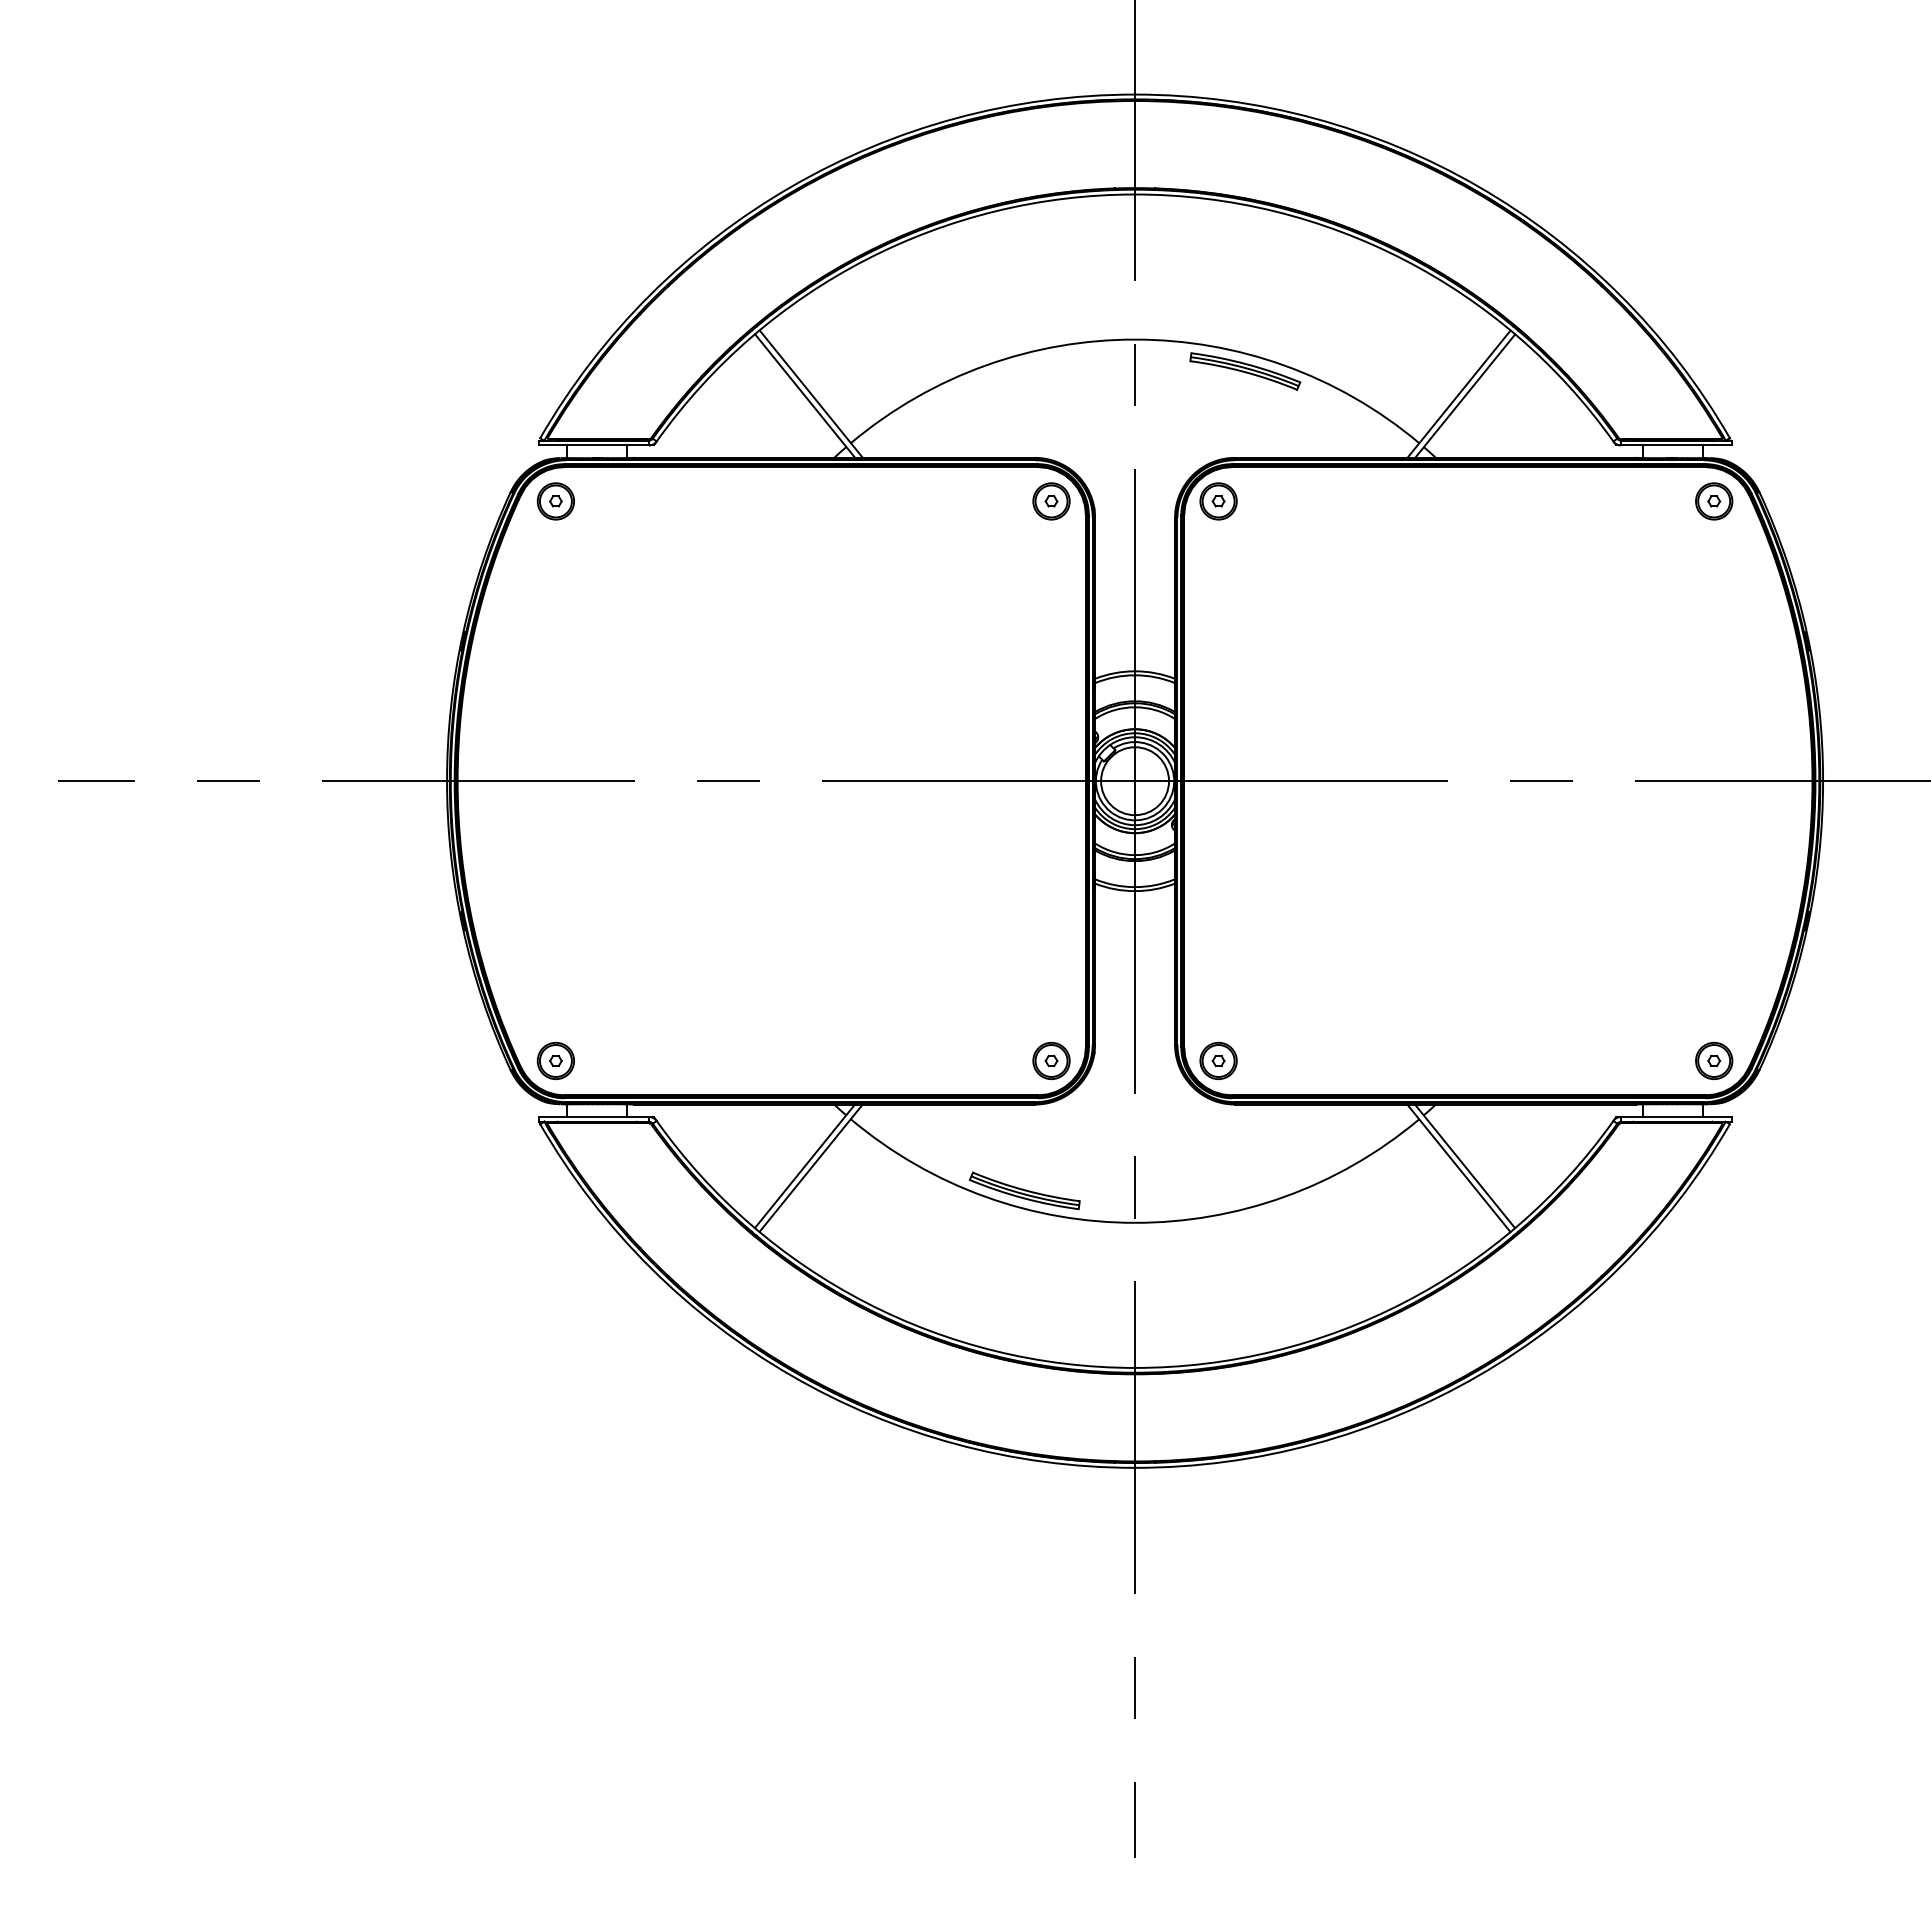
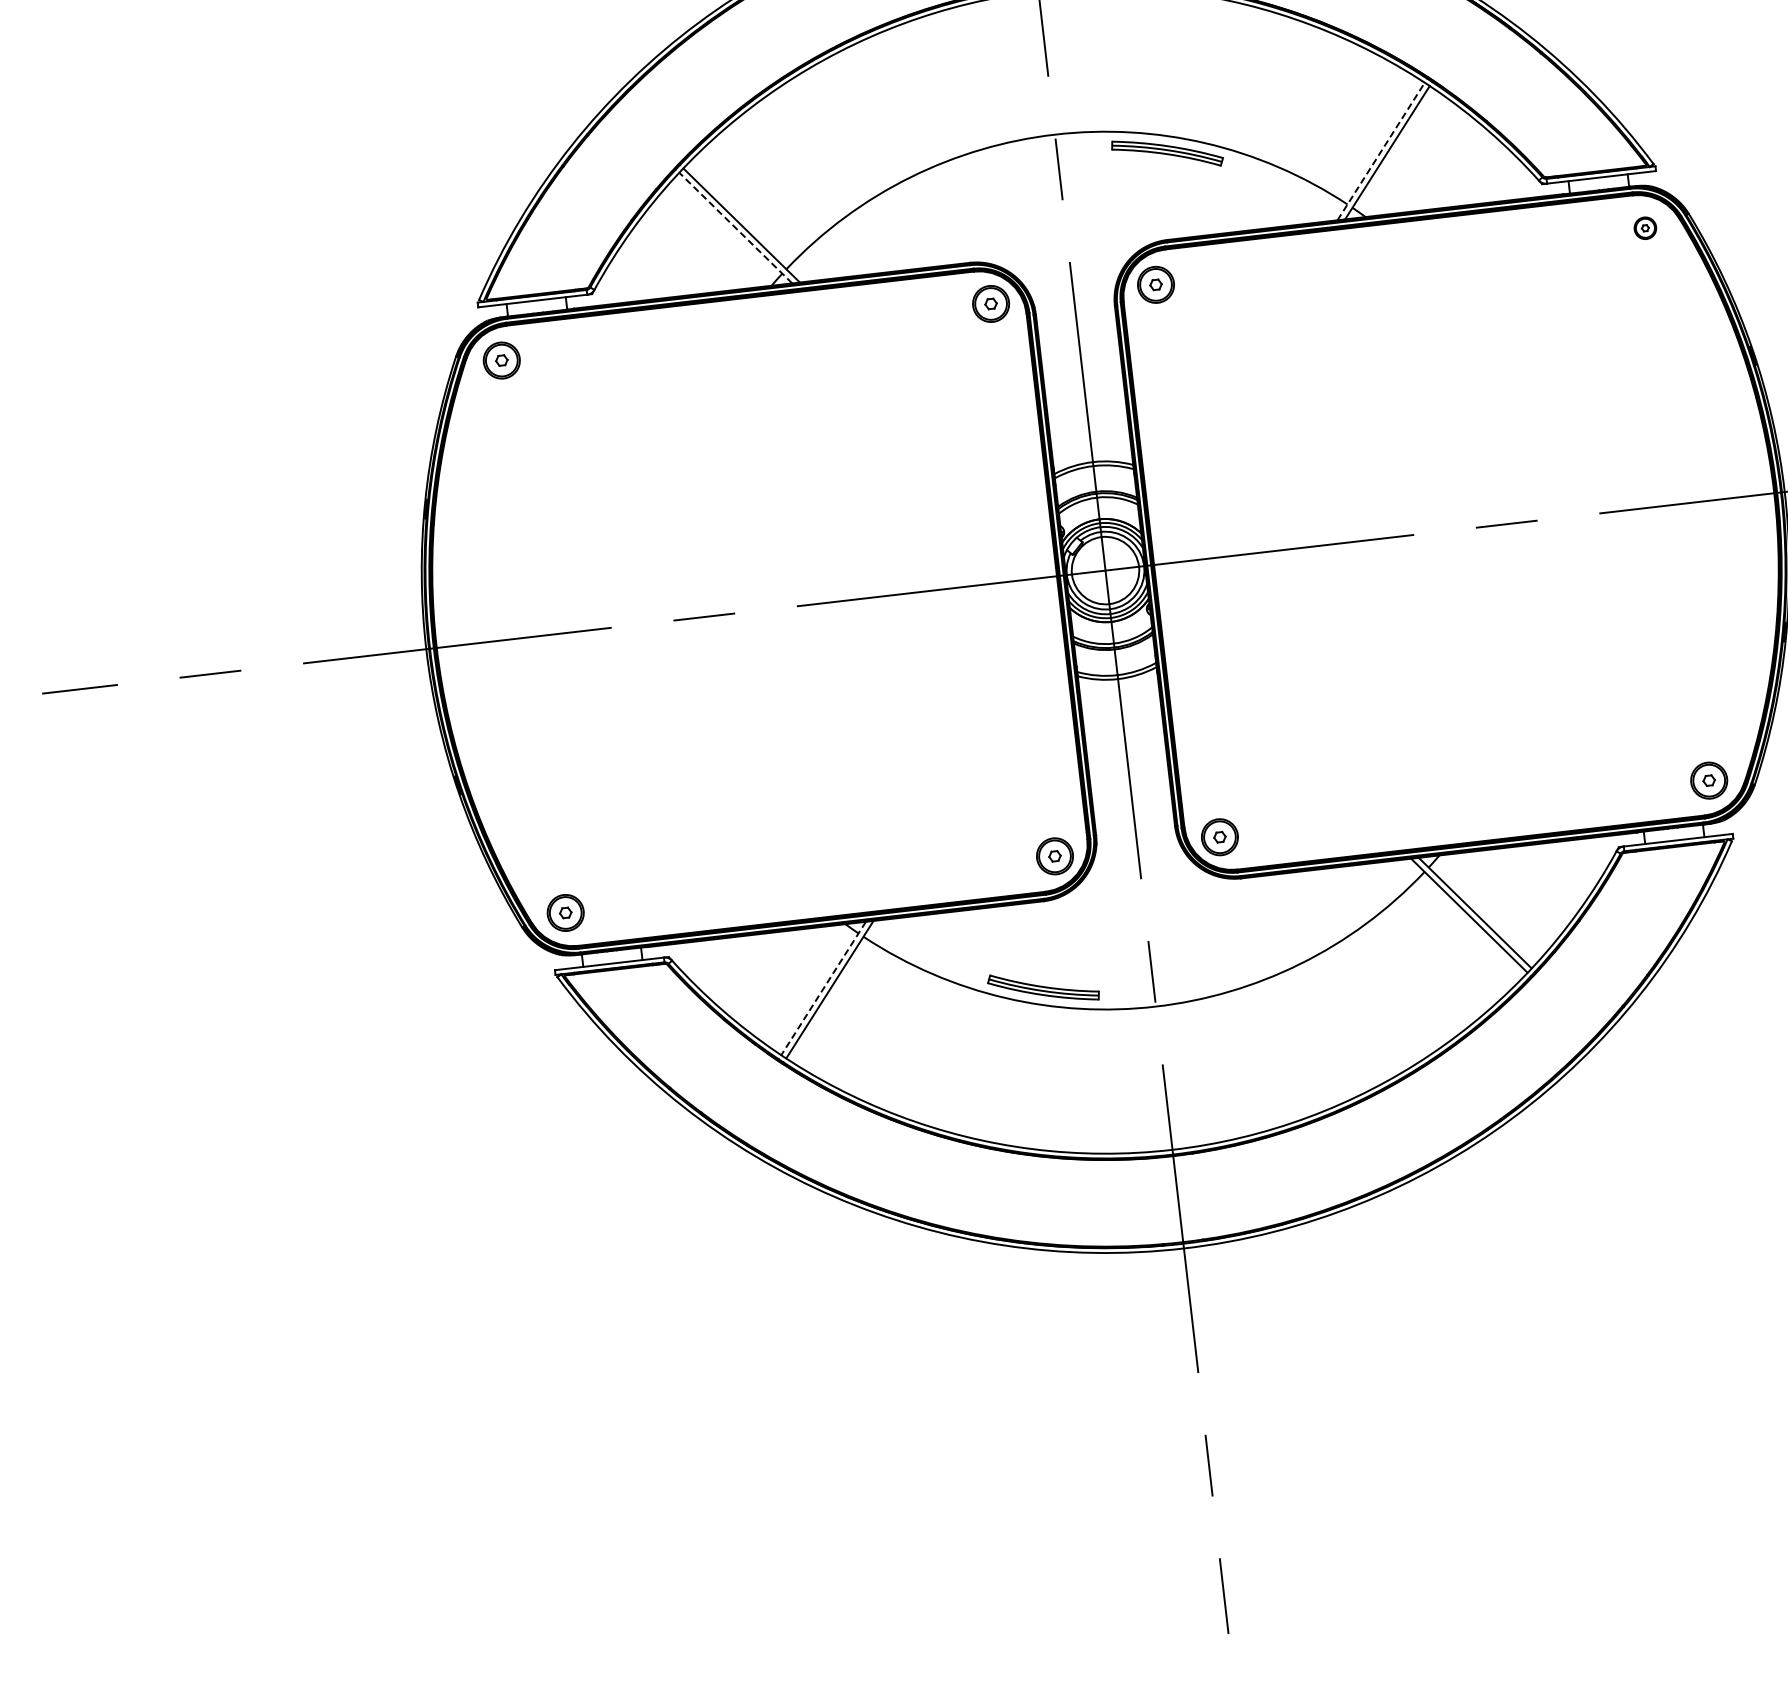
line: (1459, 394) -> (1381, 151), solid -> dashed
line: (805, 396) -> (736, 228), solid -> dashed
part: (1714, 501) -> (1645, 228), size x0.6
line: (804, 1166) -> (823, 988), solid -> dashed

